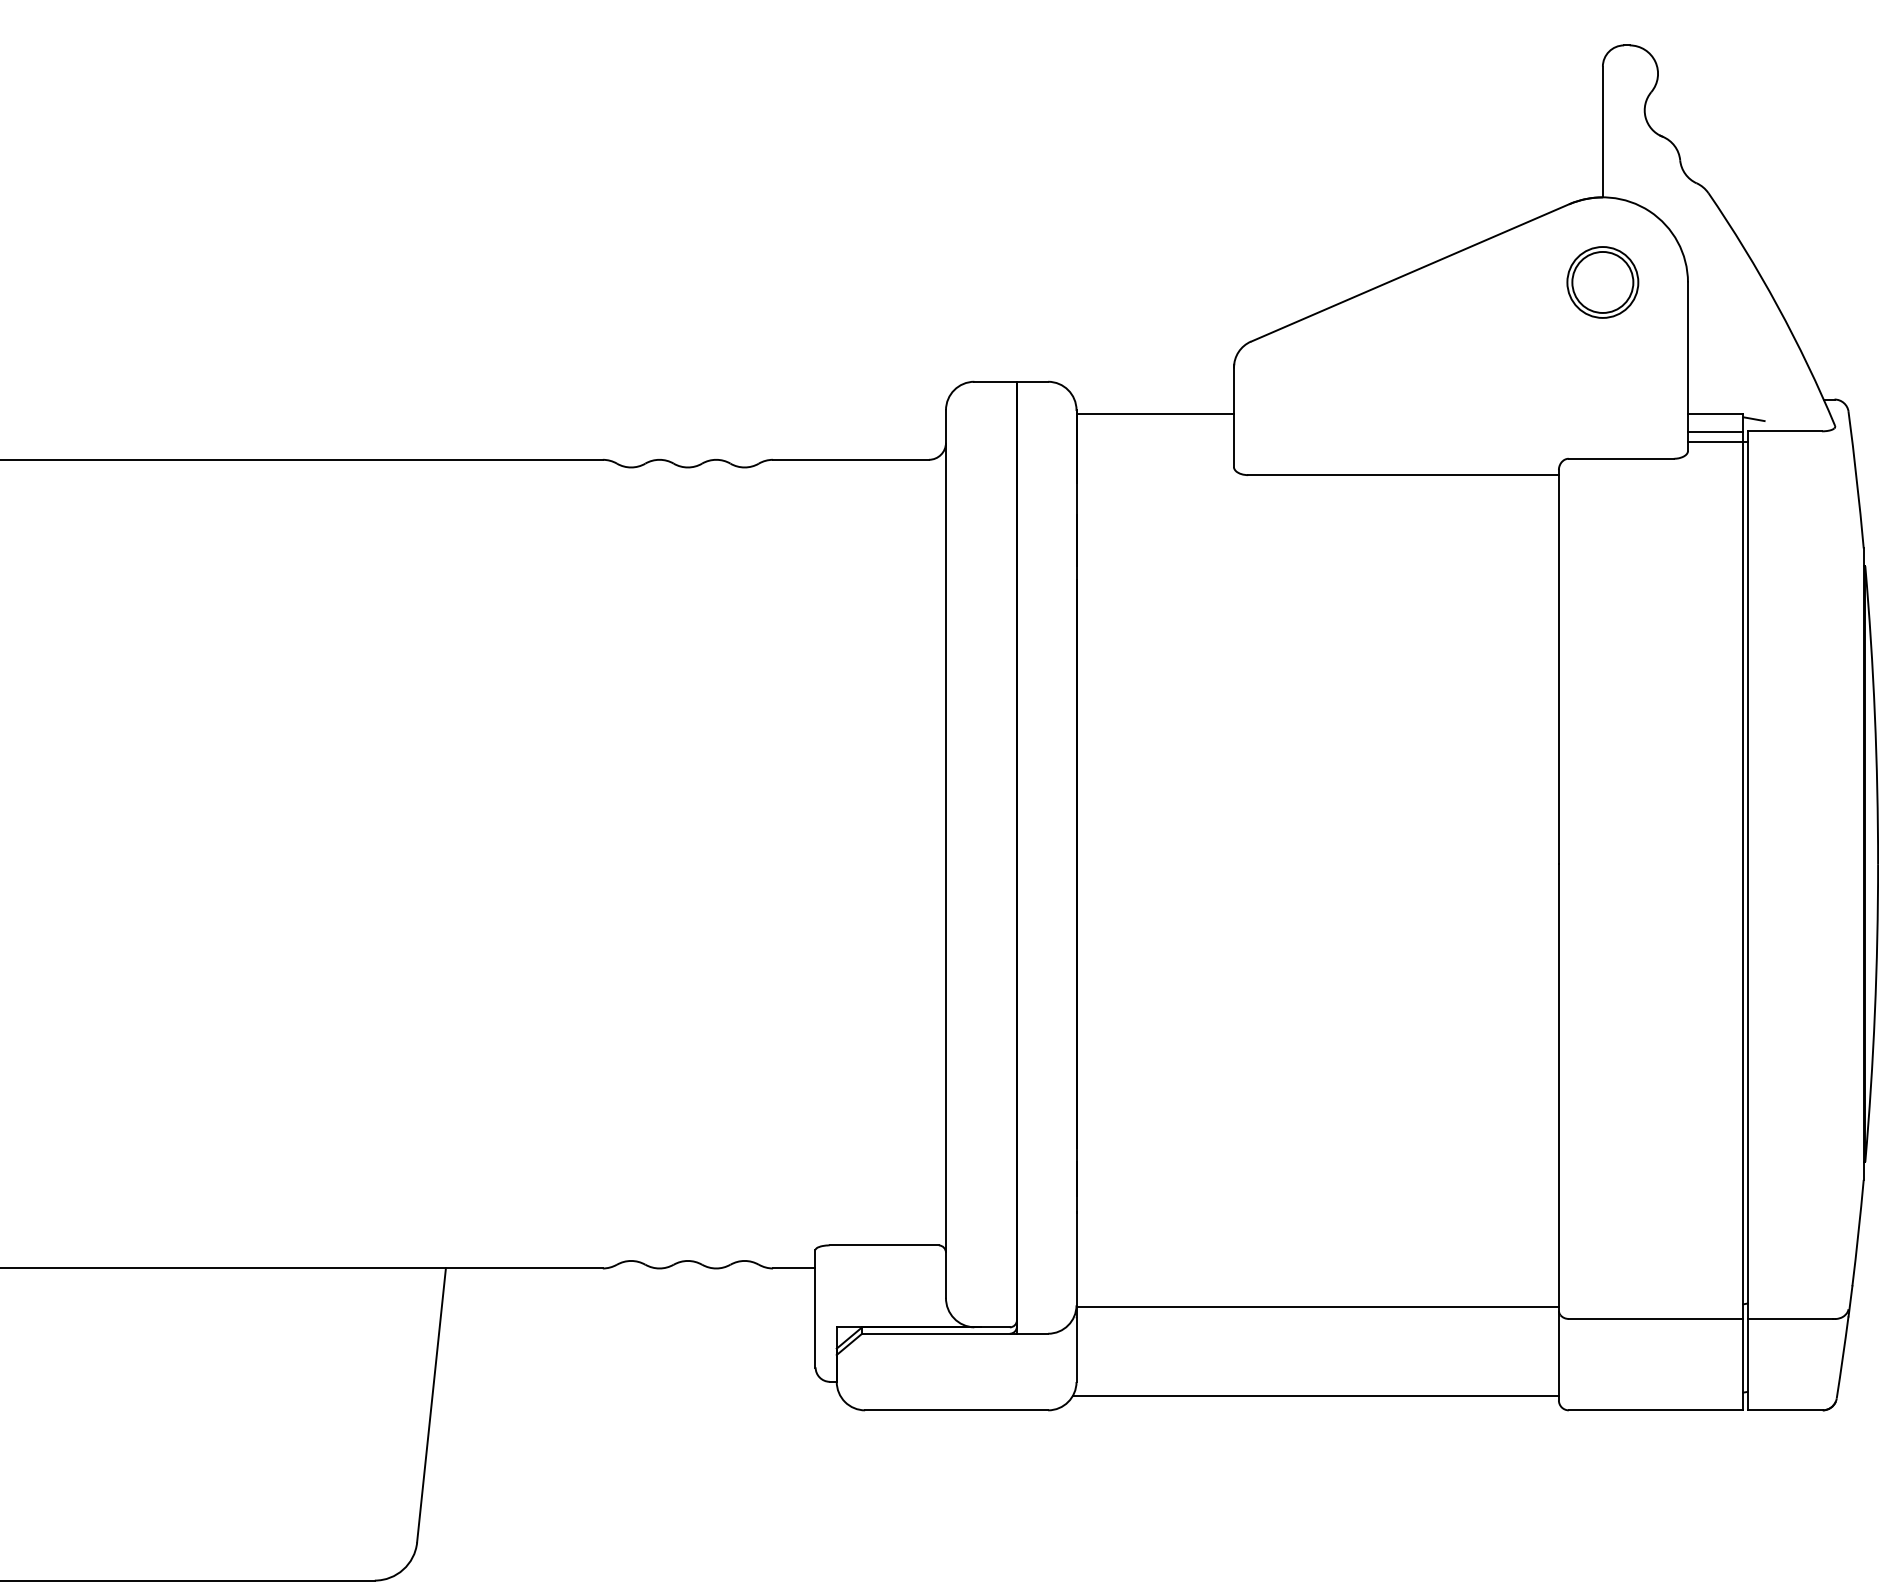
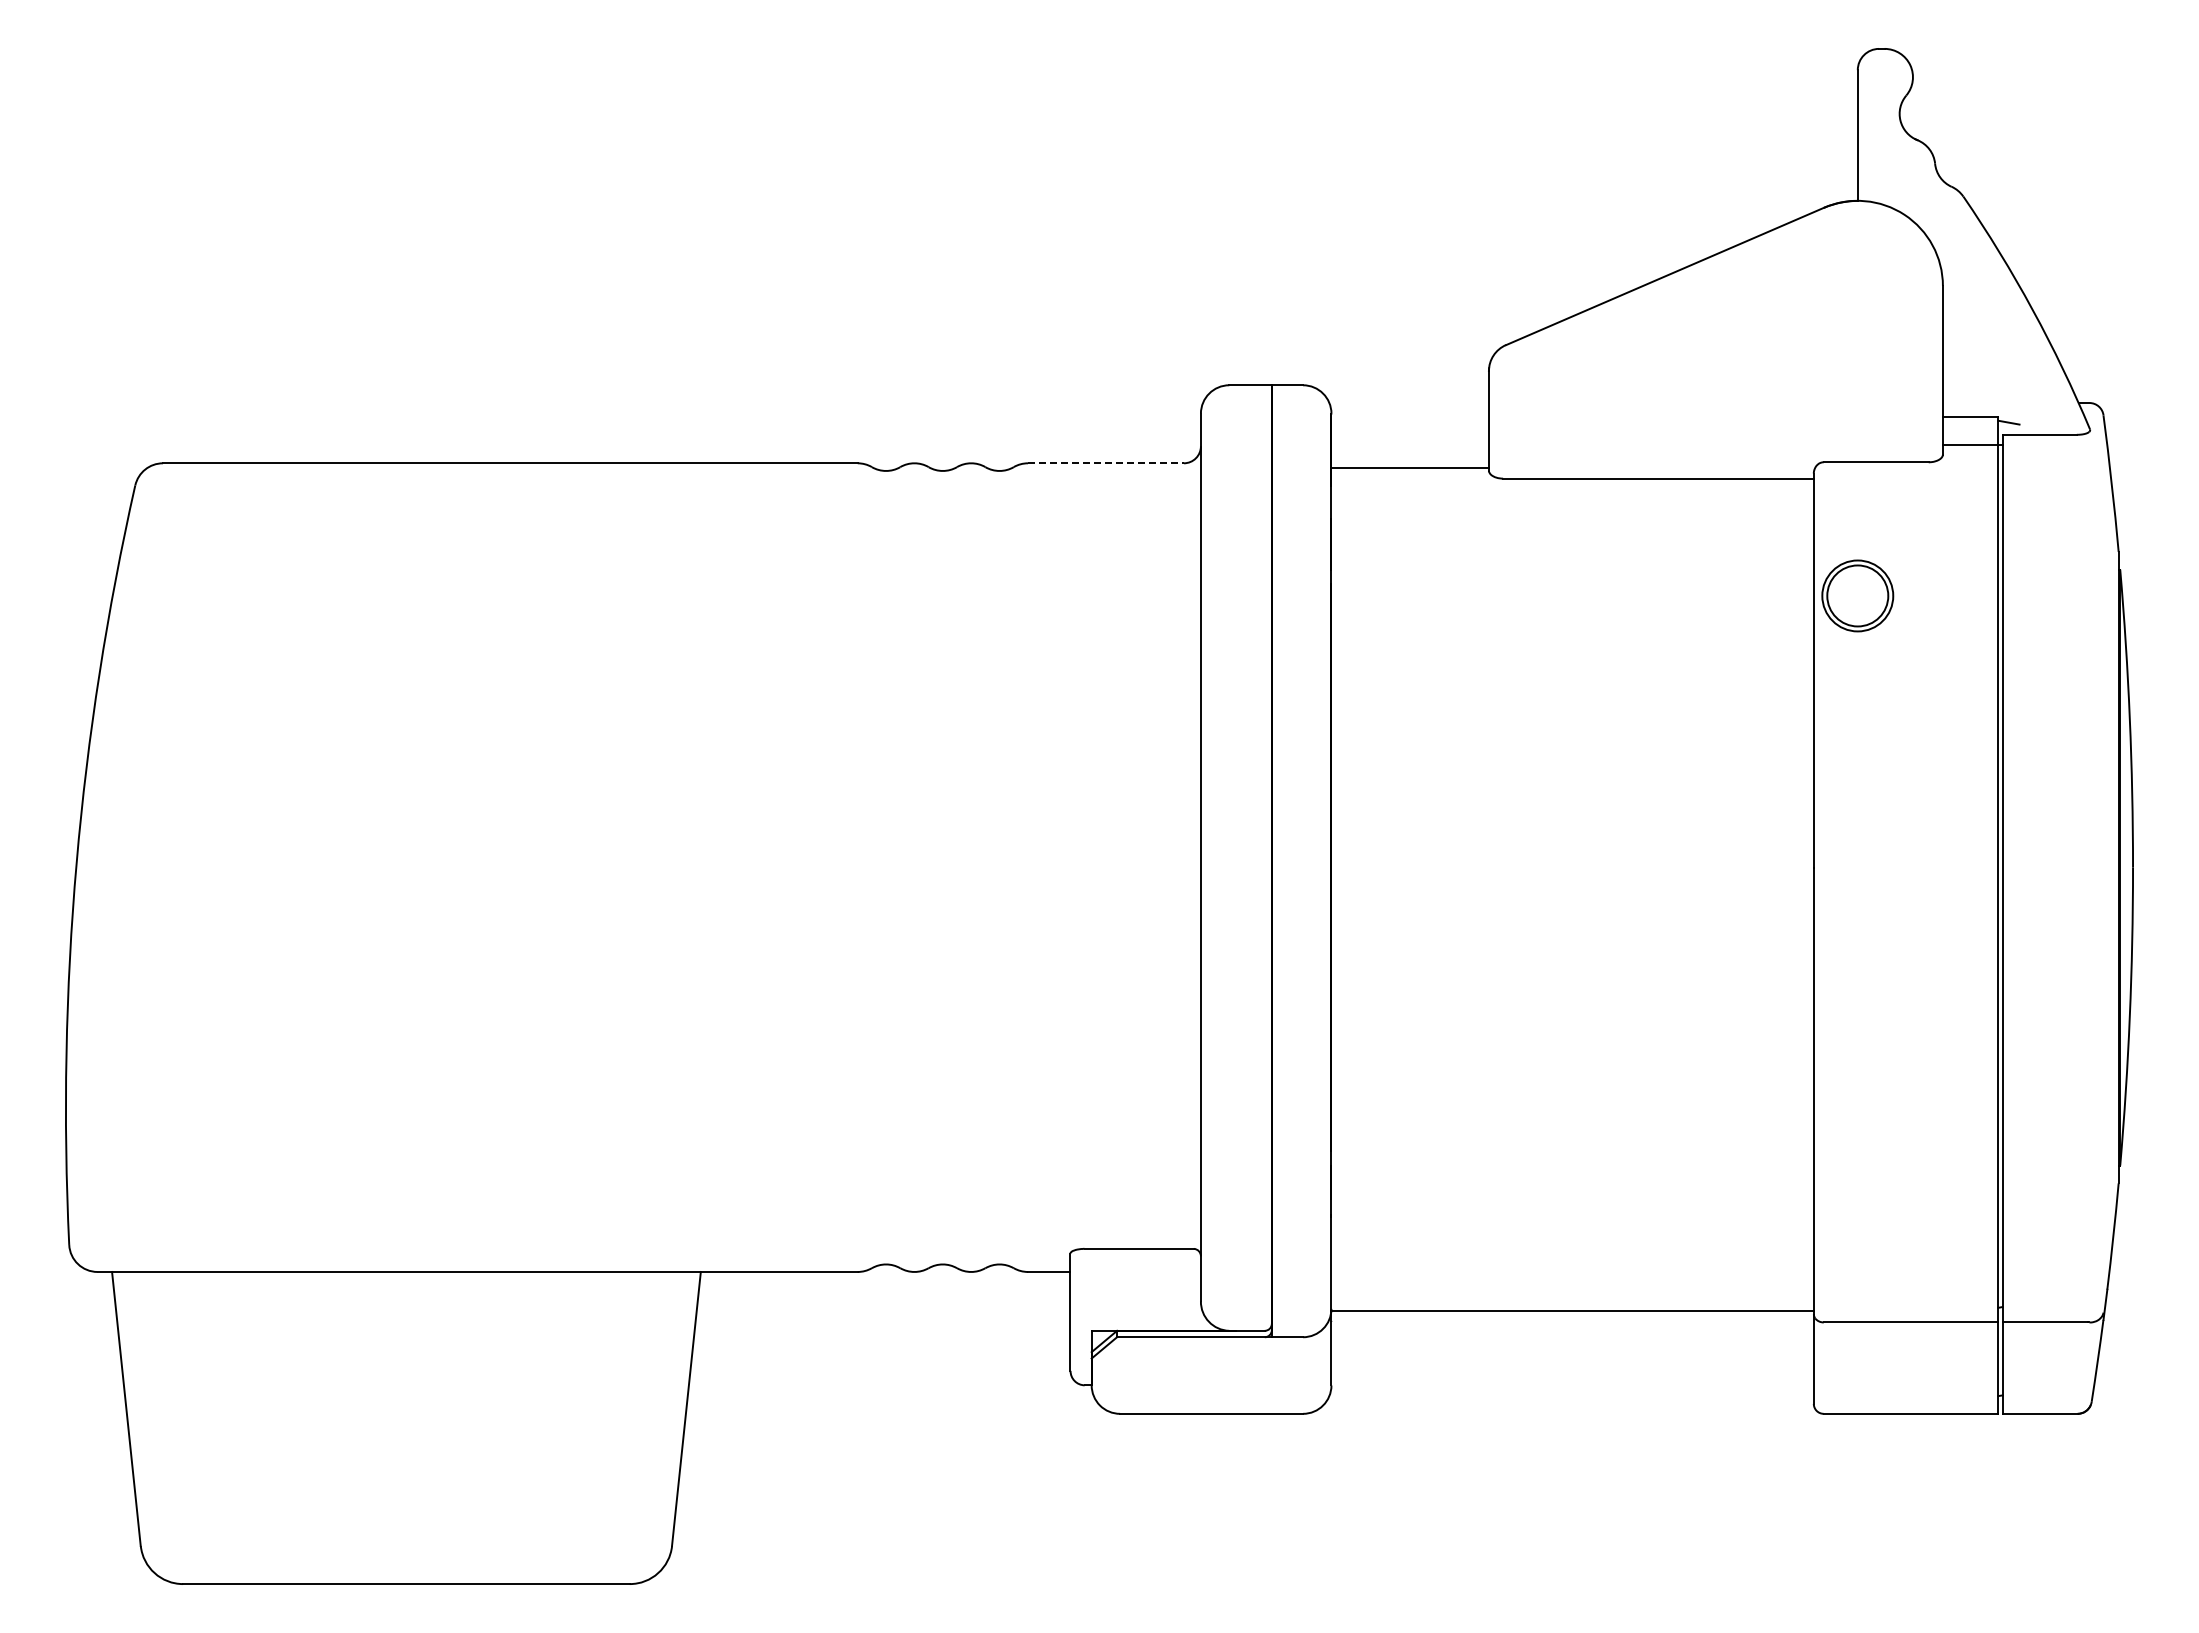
part: (1602, 282) -> (1857, 595), moved
line: (1154, 414) -> (1409, 468), moved
line: (1715, 432) -> (1970, 435), removed
line: (850, 460) -> (1105, 463), solid -> dashed
line: (1315, 1396) -> (1570, 1399), removed

